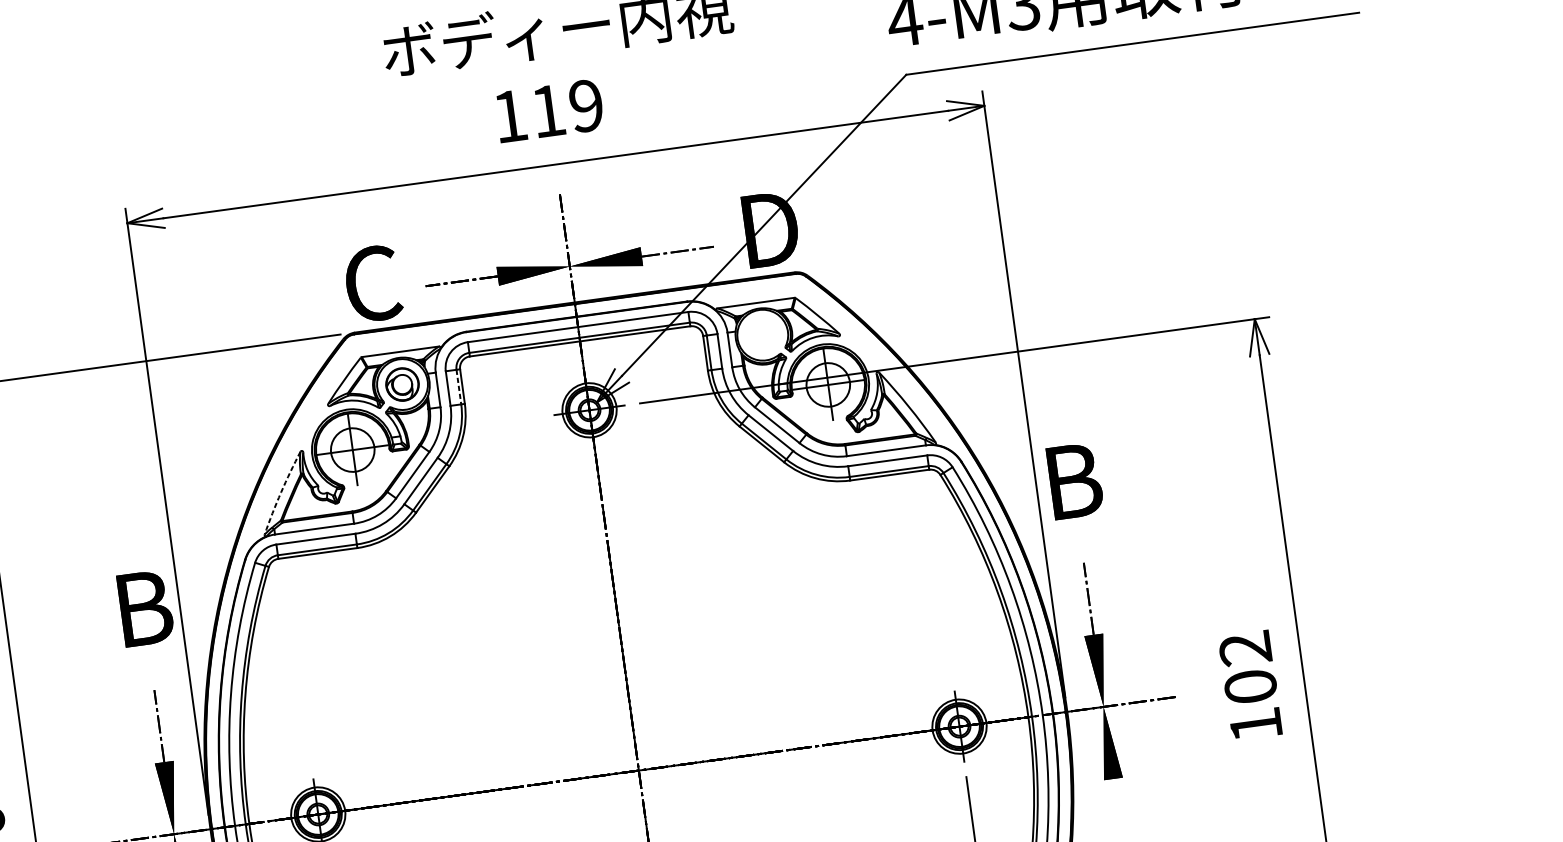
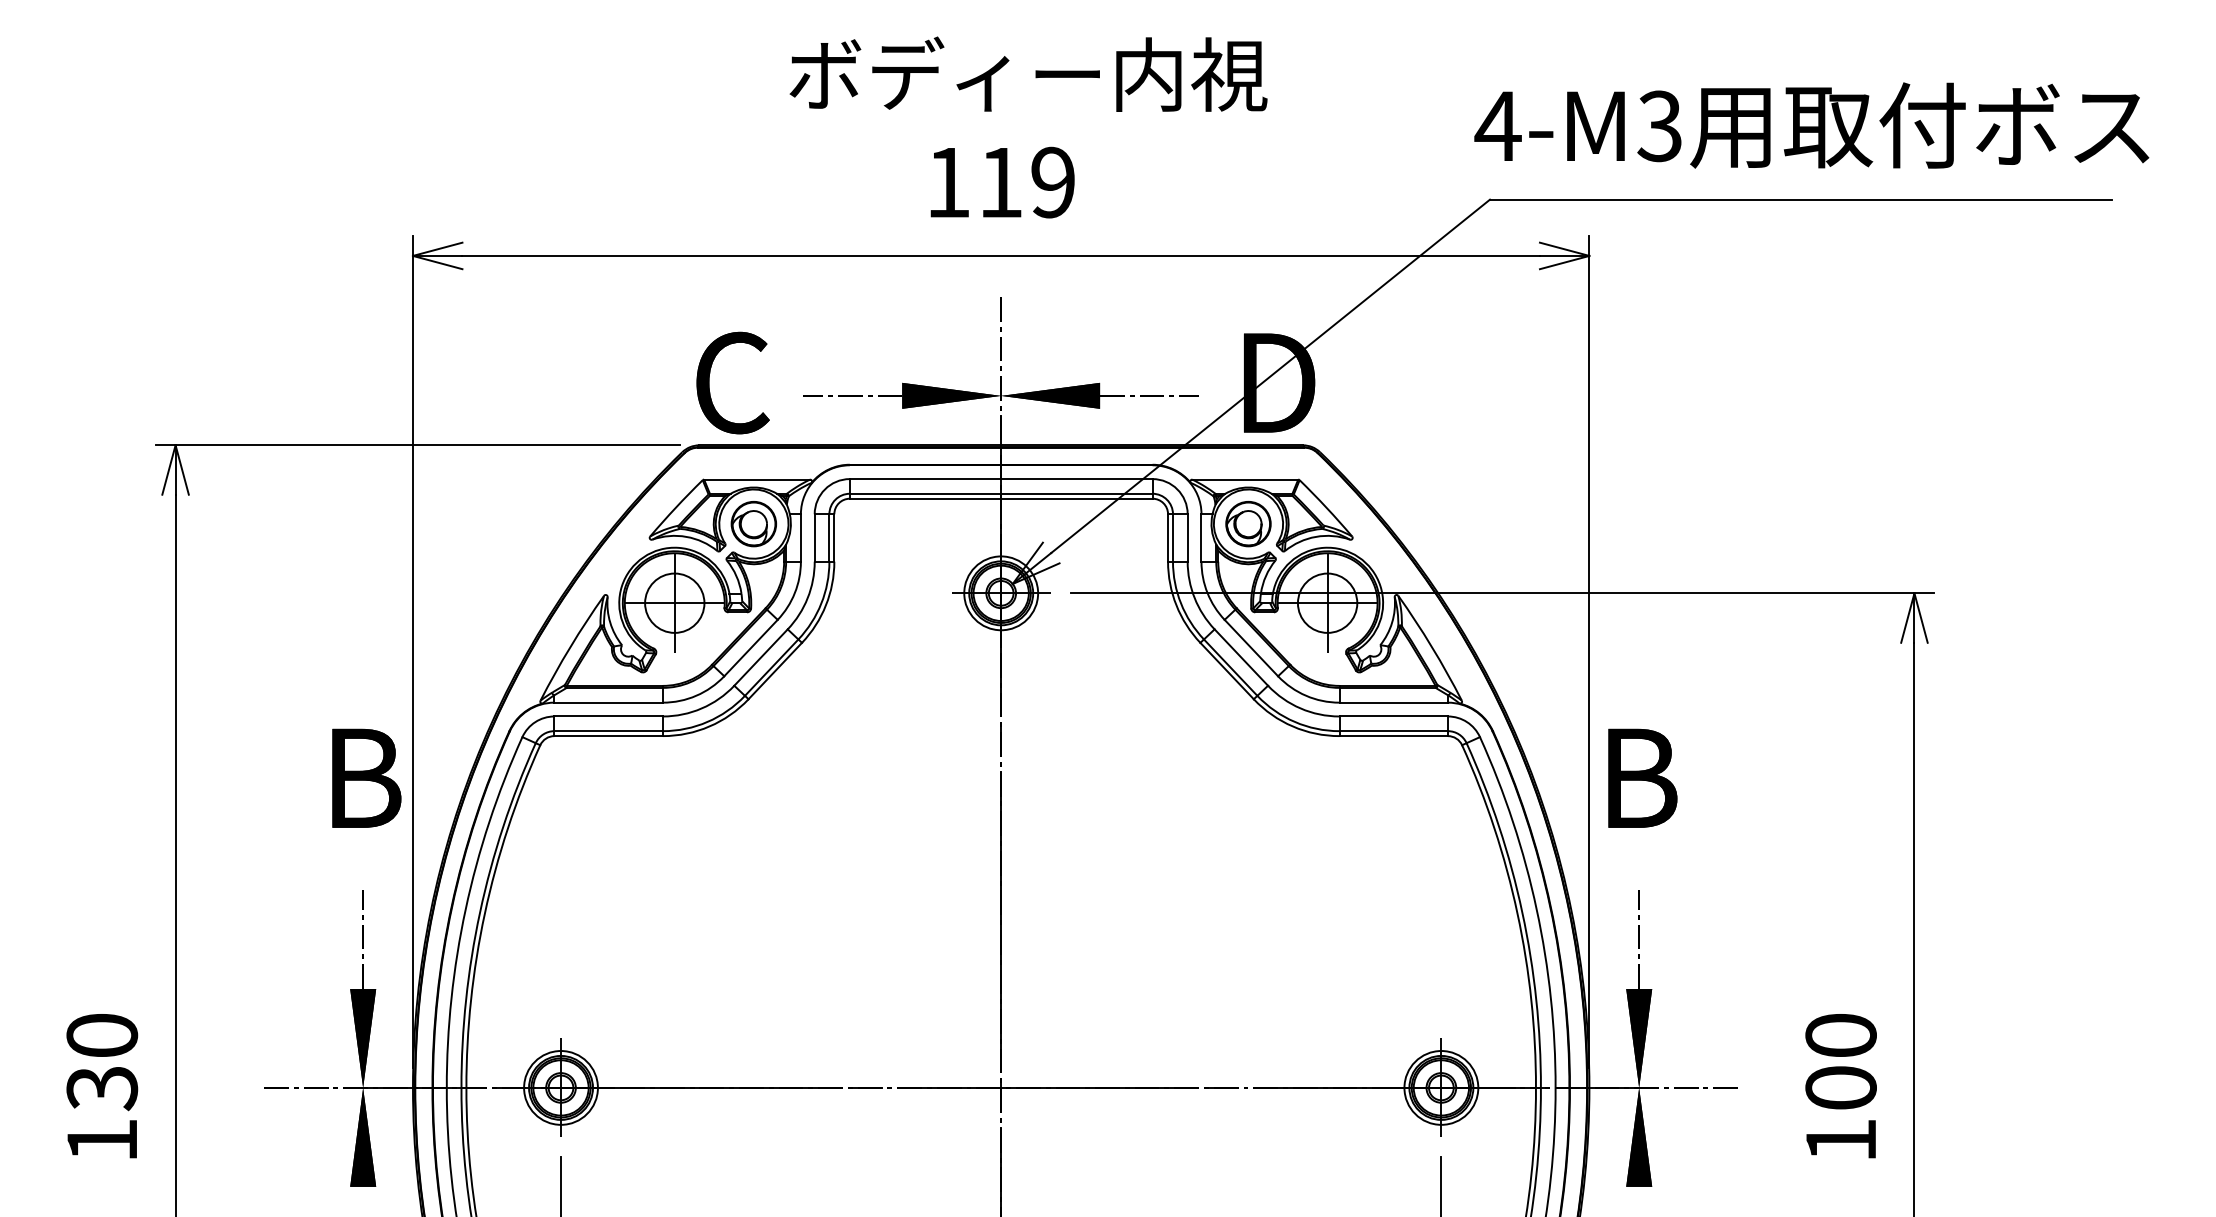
part: (762, 335) -> (1248, 524), added
line: (458, 386) -> (829, 537), dashed -> solid
arc: (281, 492) -> (570, 647), dashed -> solid
text: (1245, 648) -> (1840, 1035), 102 -> 100

